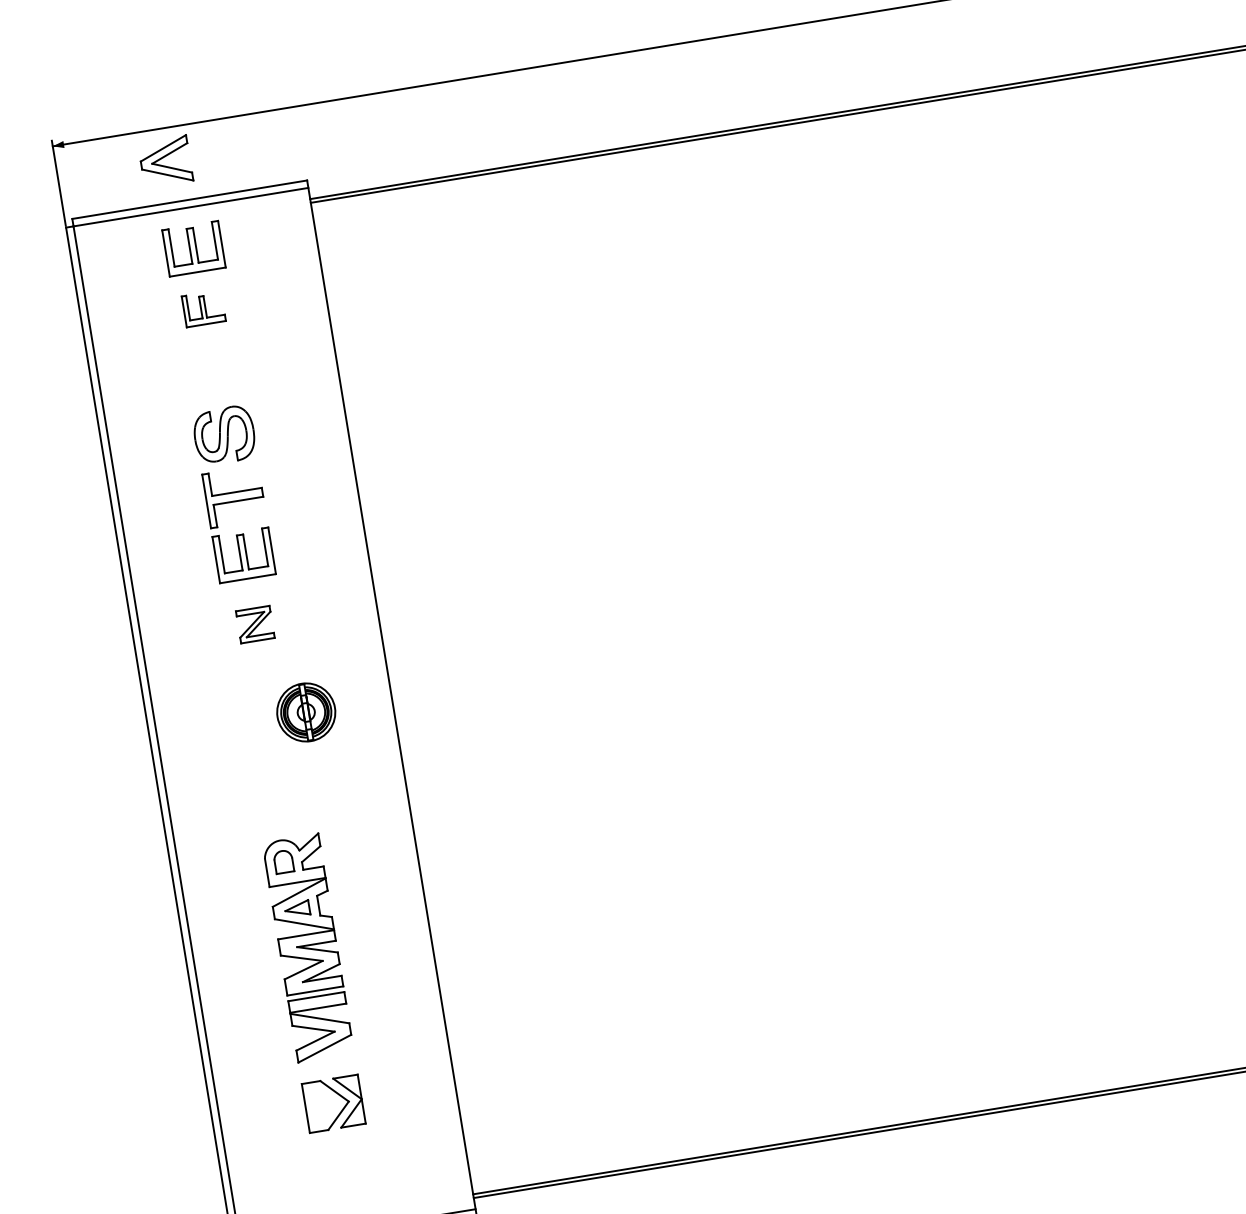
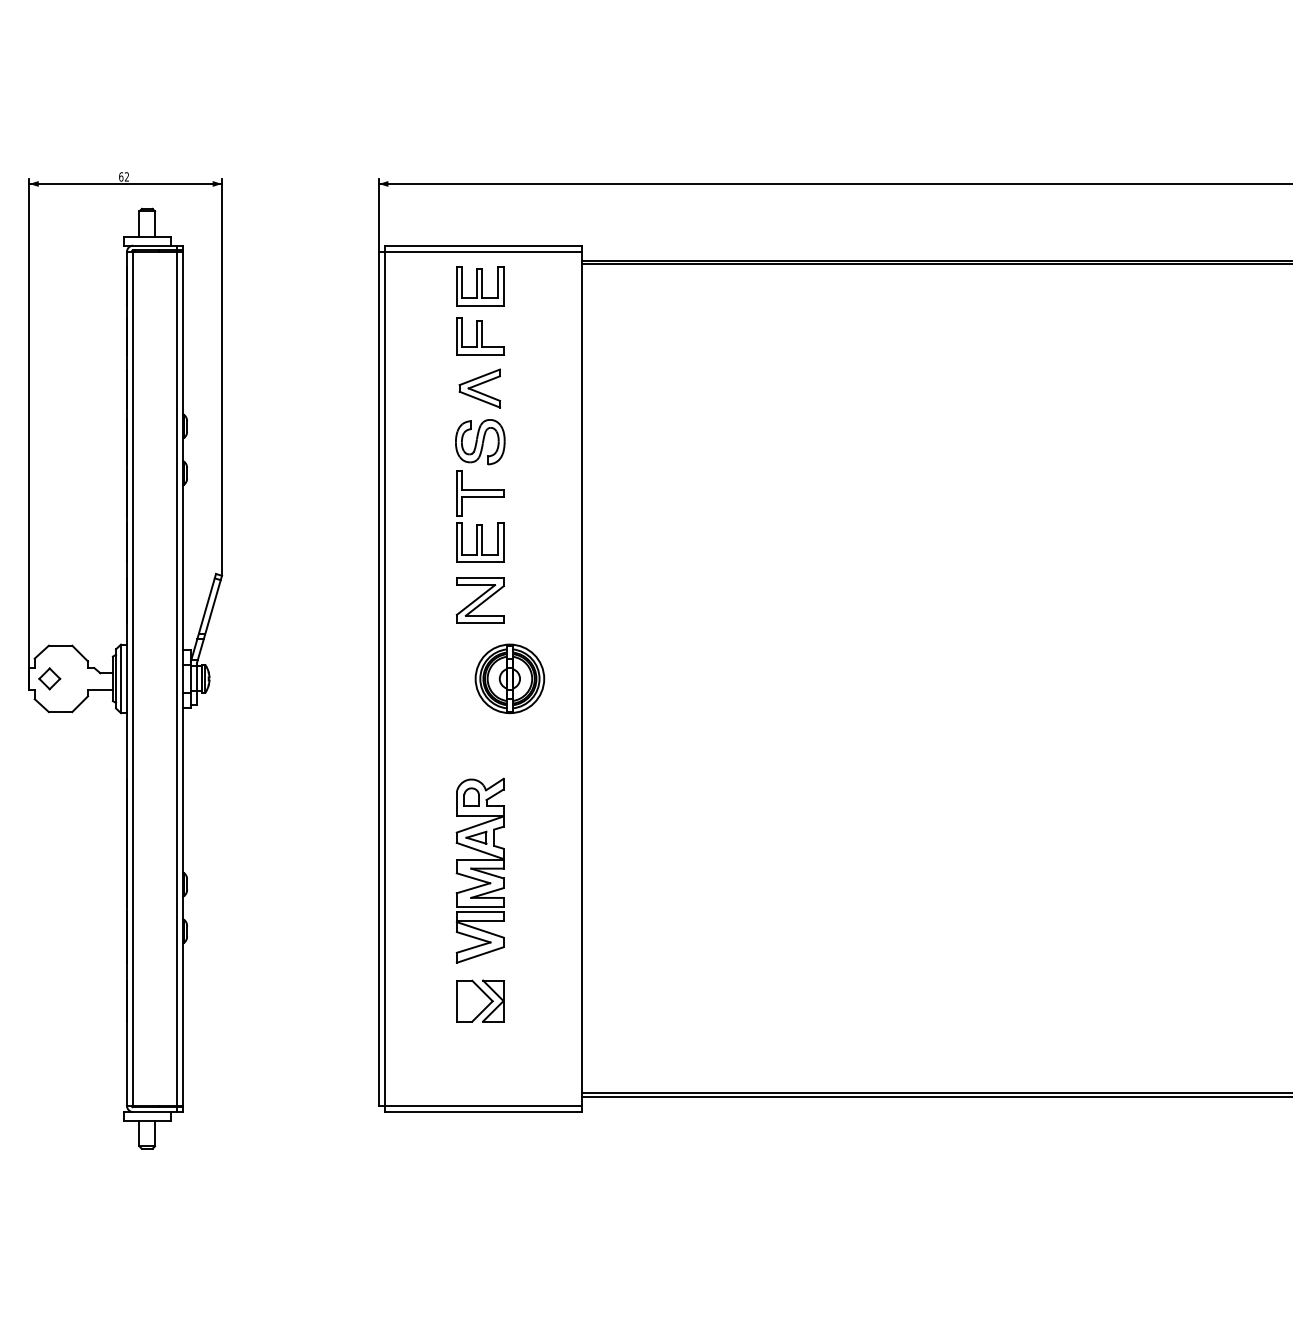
part: (165, 161) -> (479, 388), moved
part: (204, 308) -> (480, 336), size x1.43
part: (254, 624) -> (479, 600), size x1.67
part: (305, 712) -> (509, 678), size x1.43

